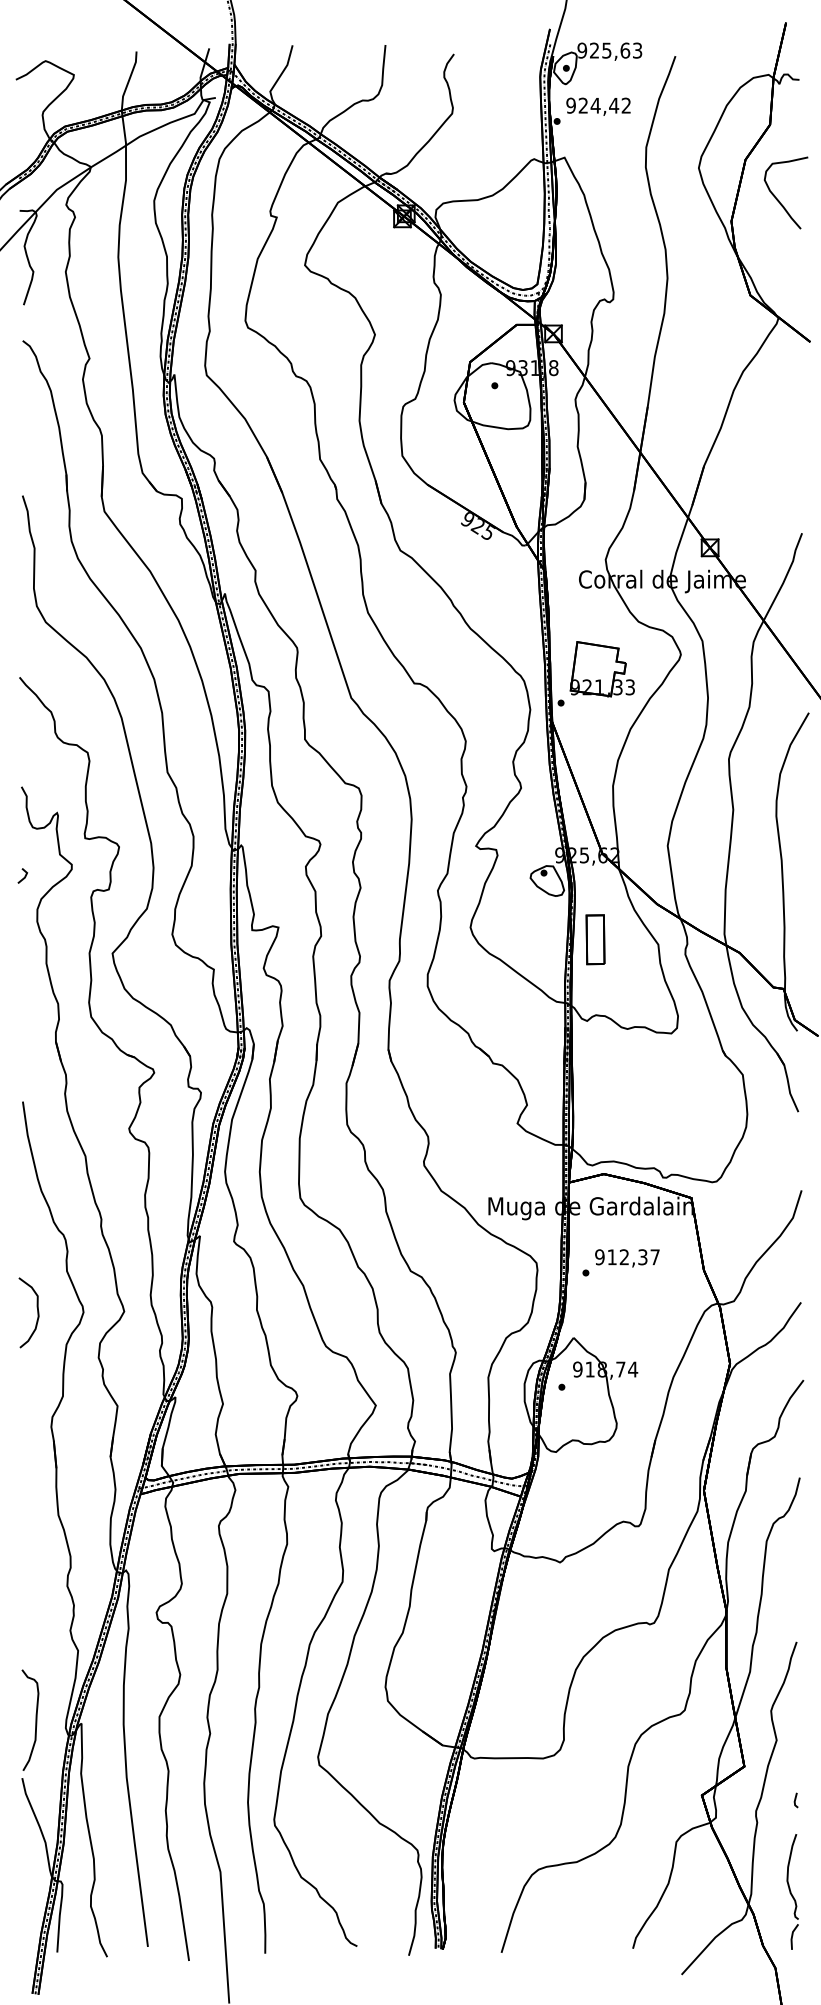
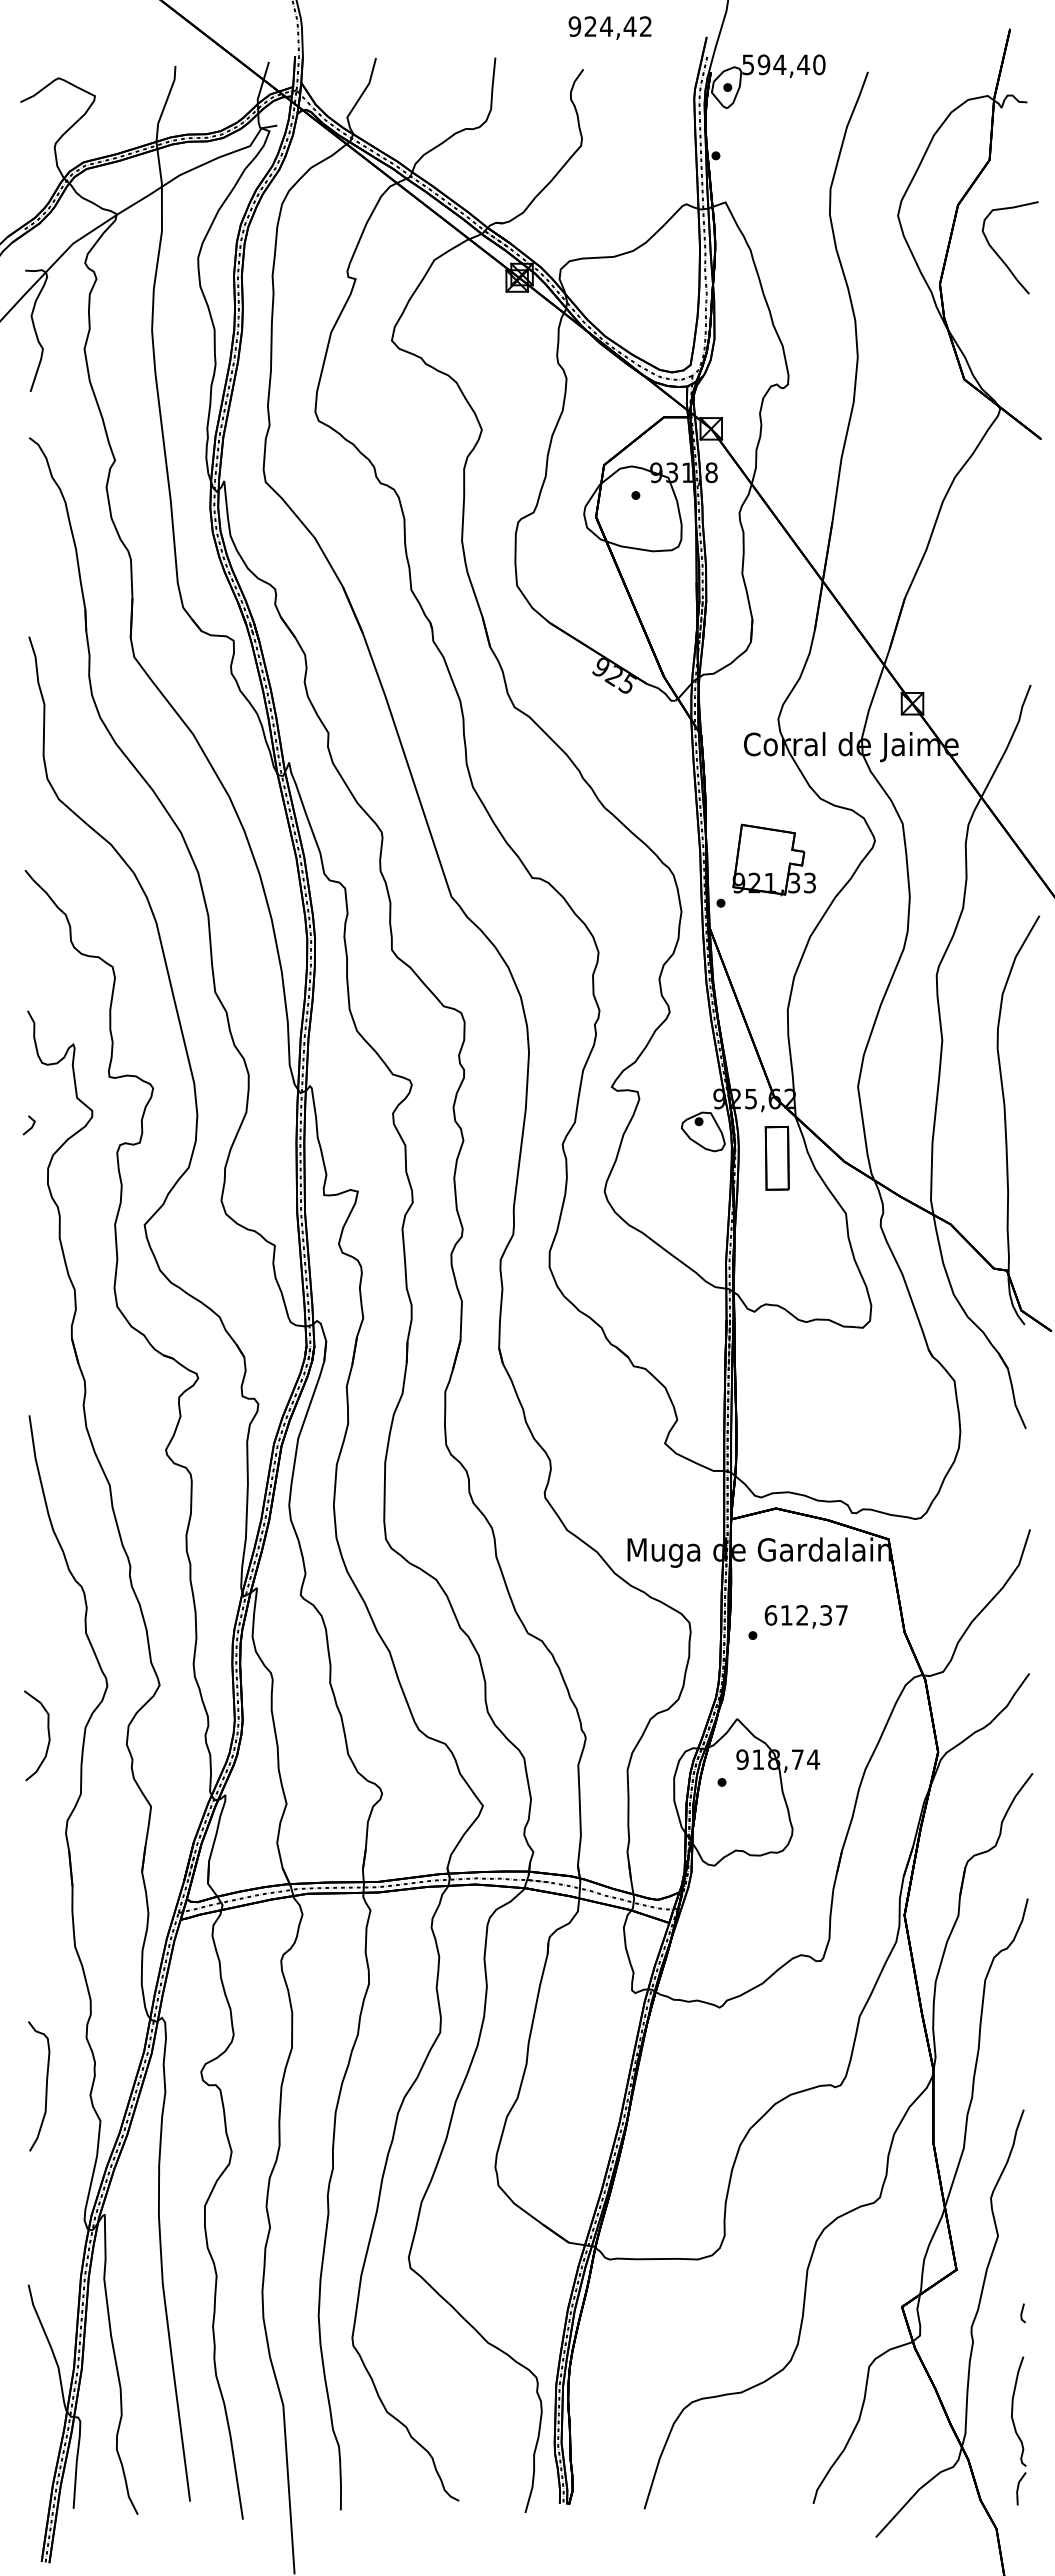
text: (609, 50) -> (783, 64), 925,63 -> 594,40
text: (598, 106) -> (609, 27), moved
part: (594, 939) -> (776, 1158), moved
text: (599, 1257) -> (770, 1615), 912,37 -> 612,37
curve: (36, 1309) -> (47, 1731), moved
curve: (35, 1720) -> (45, 2086), moved

